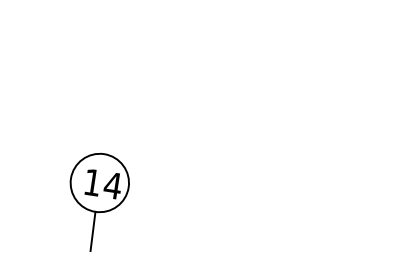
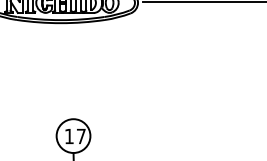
text: (113, 185) -> (81, 136), 14 -> 17

